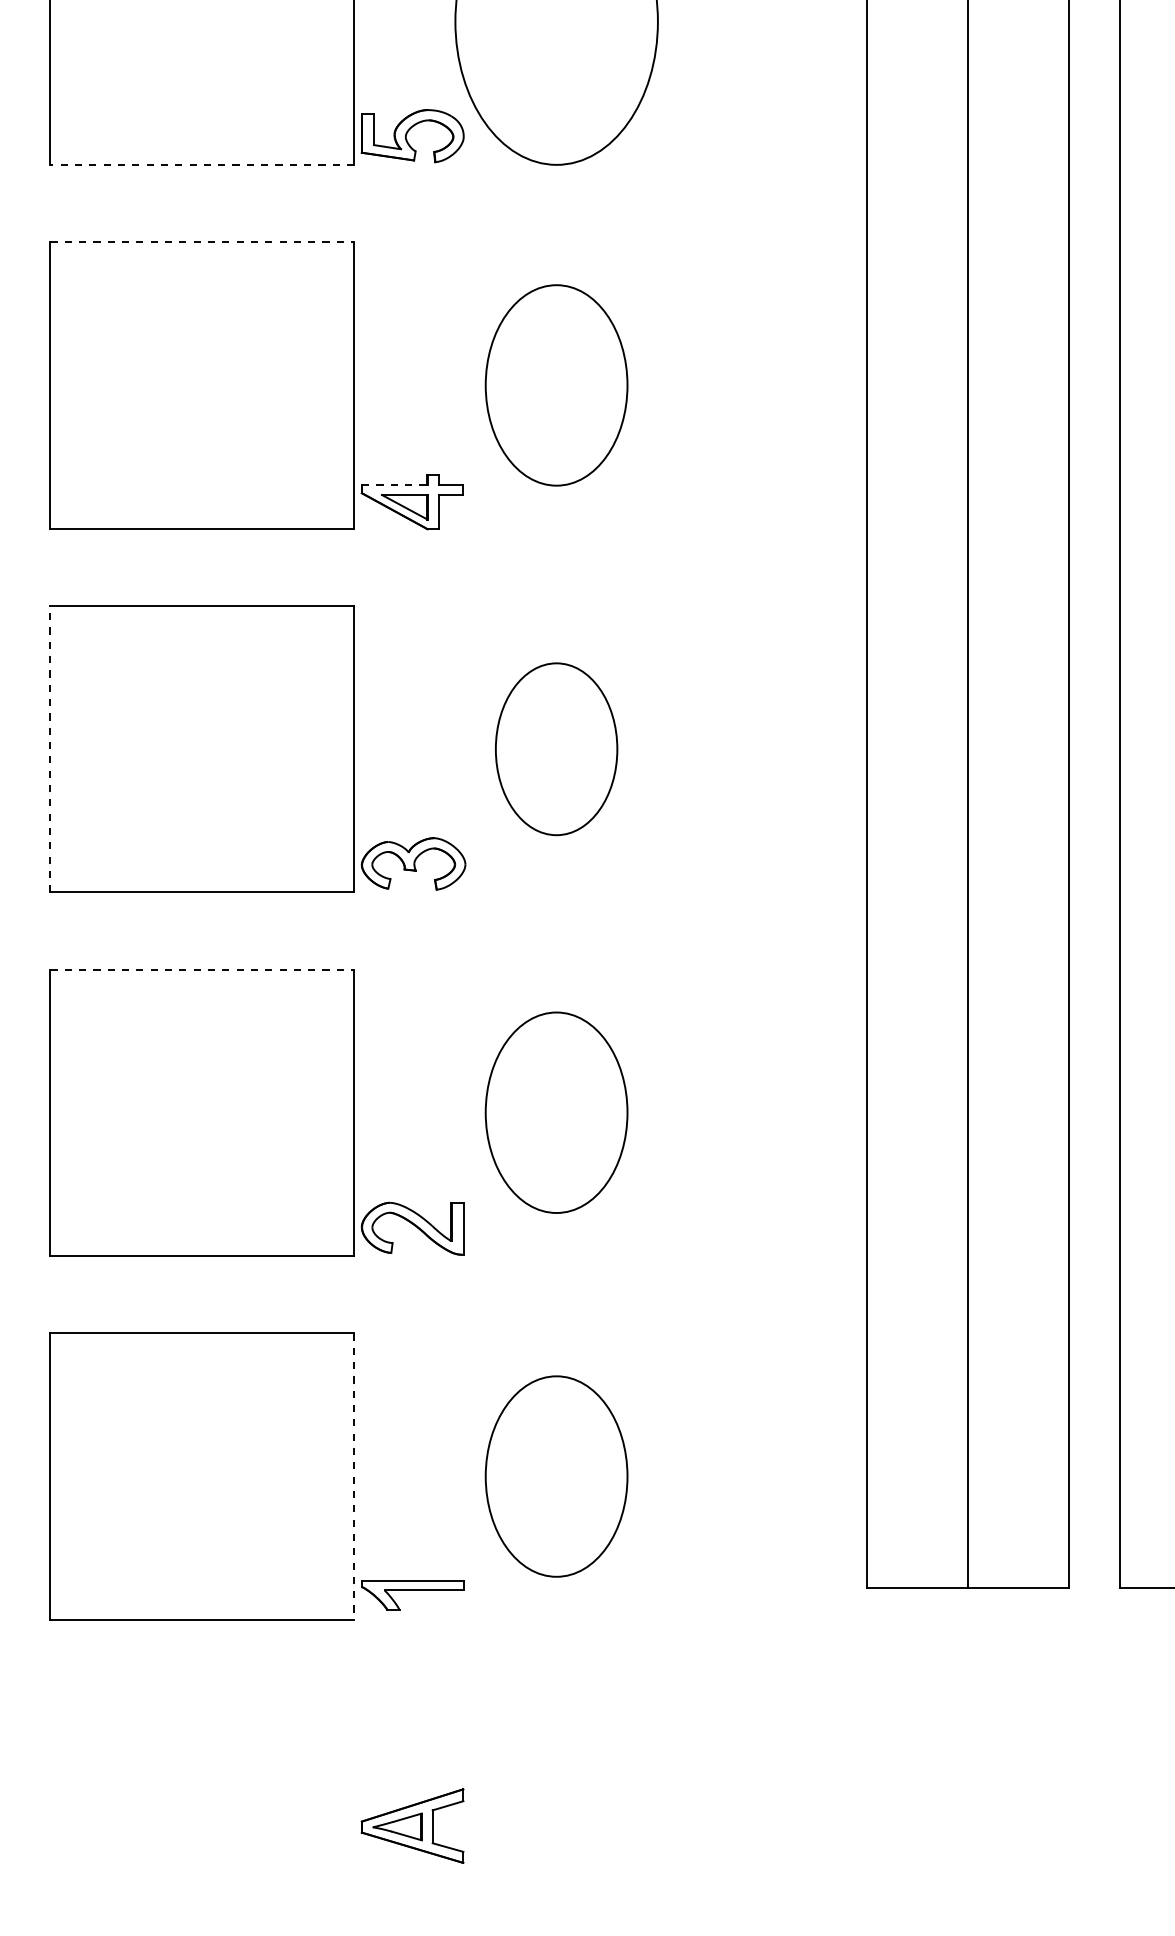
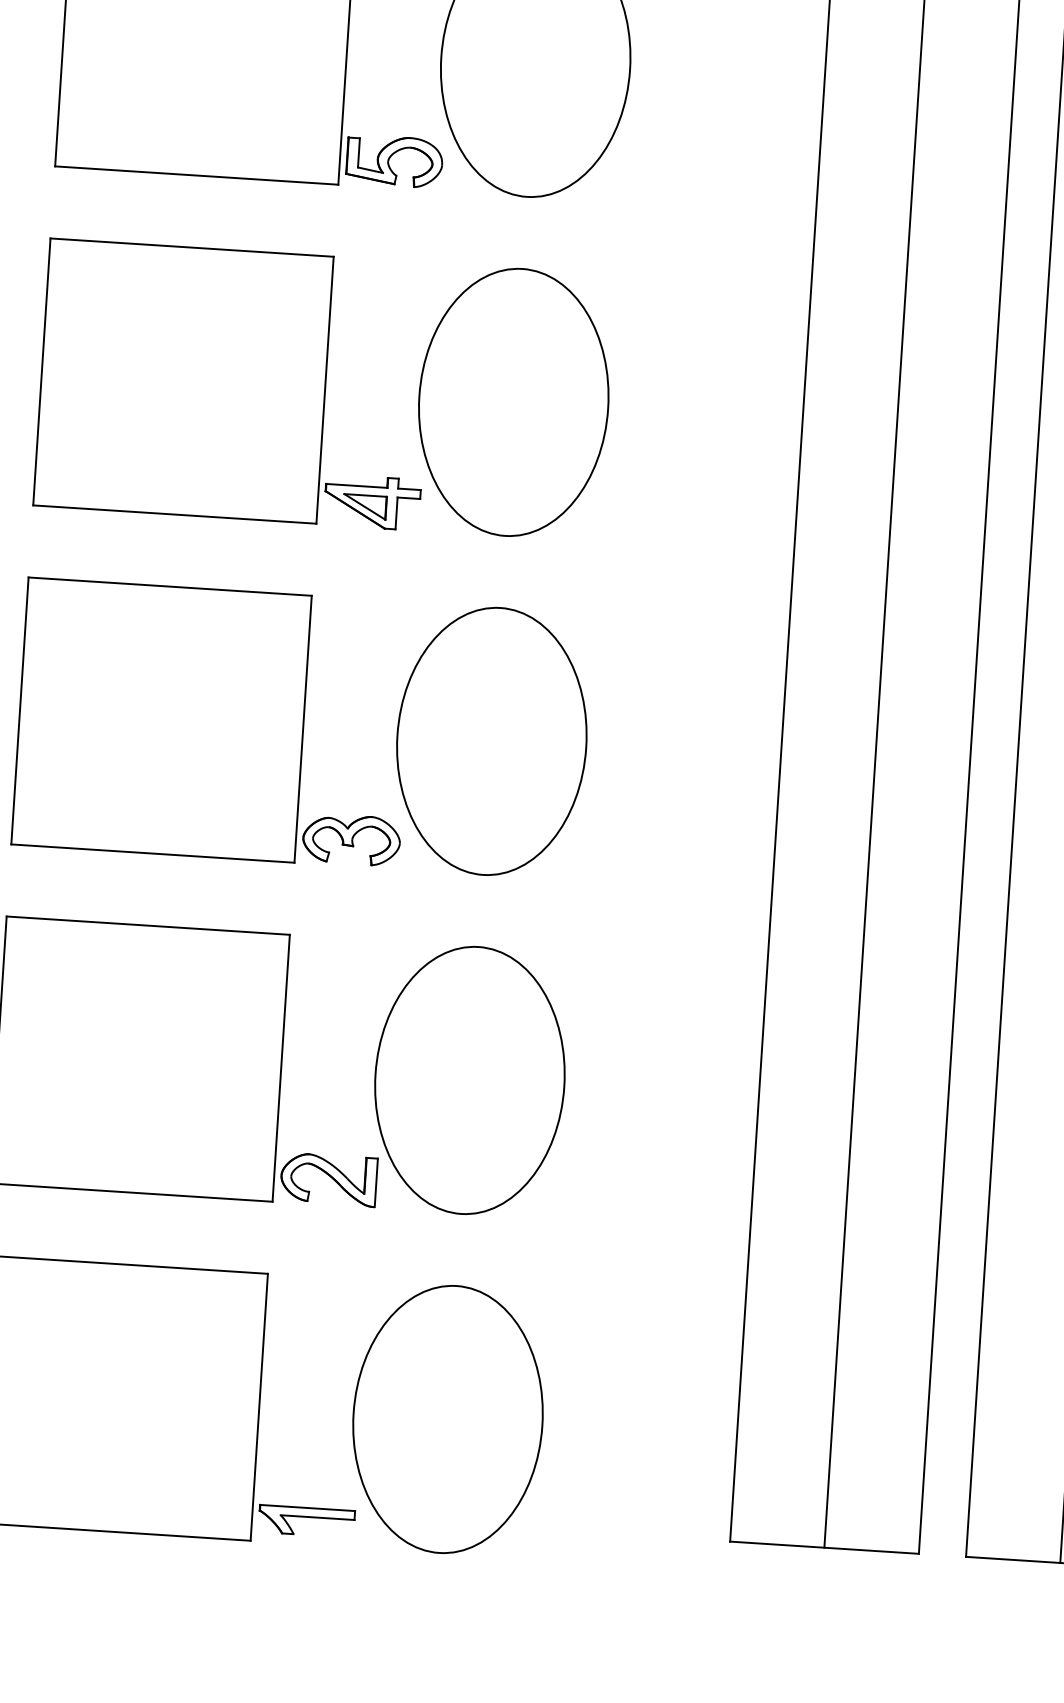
line: (202, 164) -> (196, 175), dashed -> solid
line: (202, 242) -> (192, 247), dashed -> solid
part: (556, 385) -> (513, 402), size x1.43
line: (394, 485) -> (356, 485), dashed -> solid
line: (50, 748) -> (20, 710), dashed -> solid
part: (556, 749) -> (491, 741), size x1.67
line: (202, 969) -> (148, 925), dashed -> solid
part: (556, 1112) -> (469, 1080), size x1.43
part: (556, 1476) -> (447, 1419), size x1.43
line: (354, 1477) -> (259, 1408), dashed -> solid

